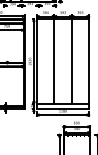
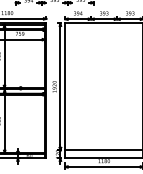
line: (54, 61) -> (91, 86), removed
line: (71, 61) -> (116, 86), removed

